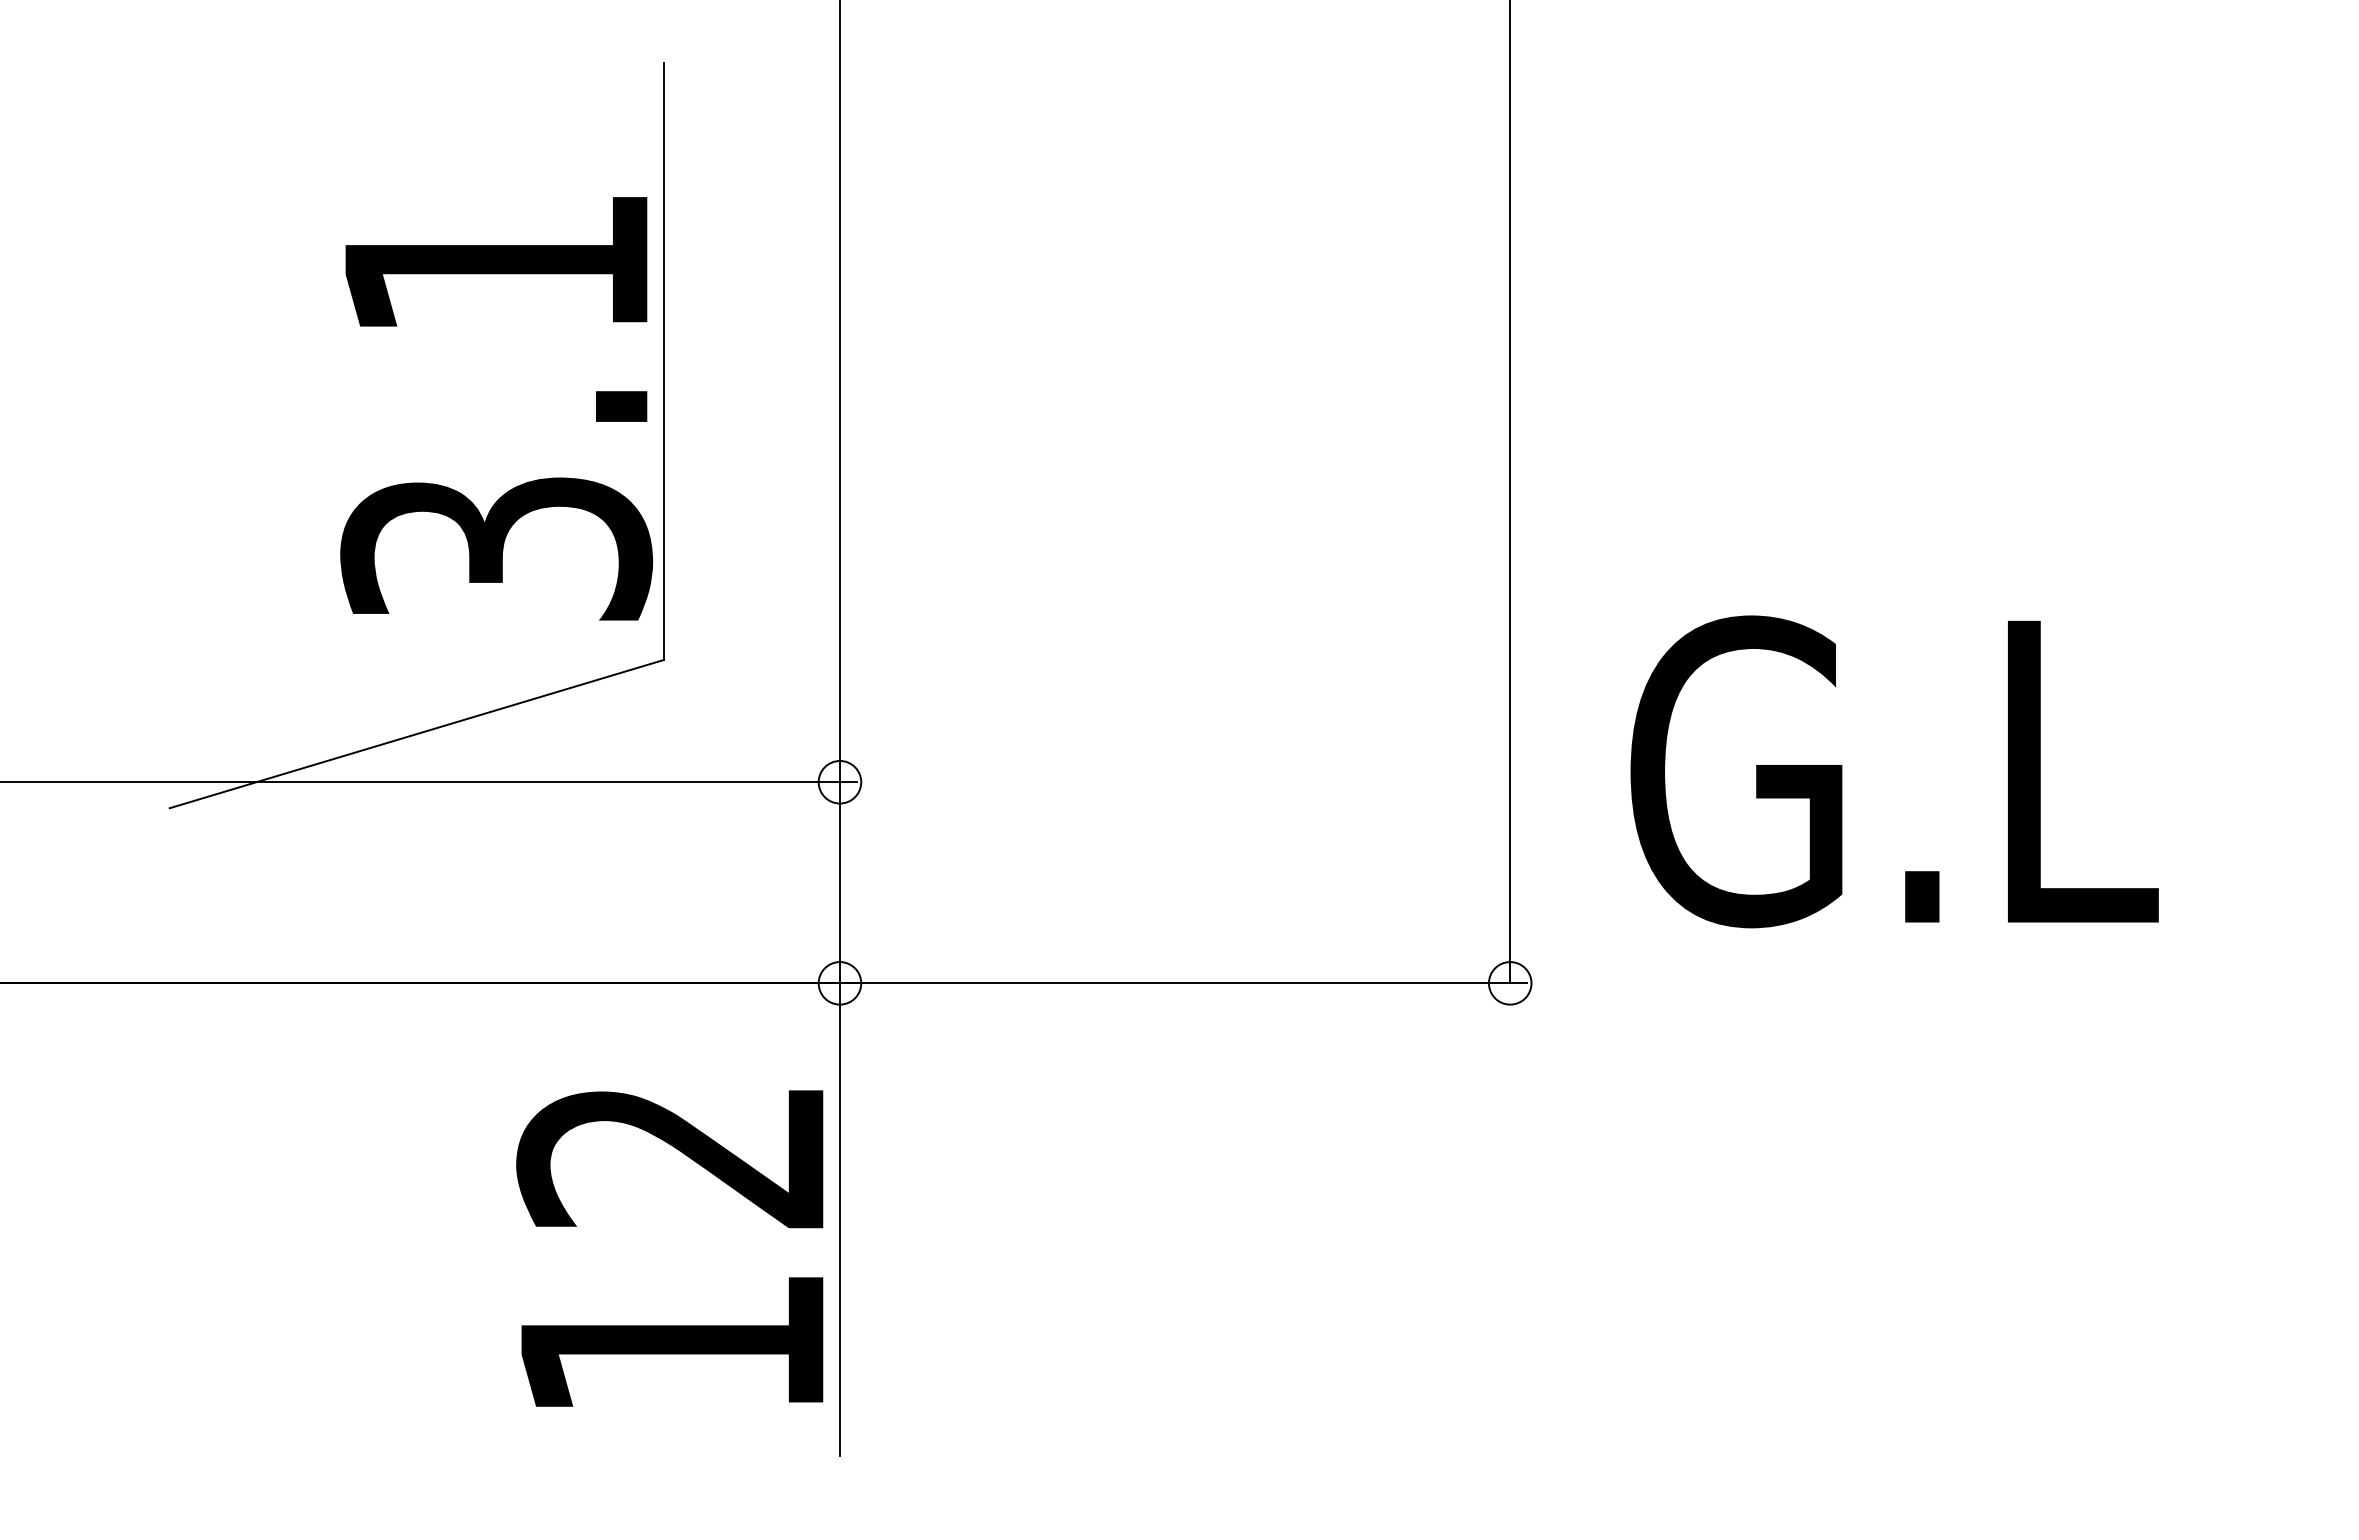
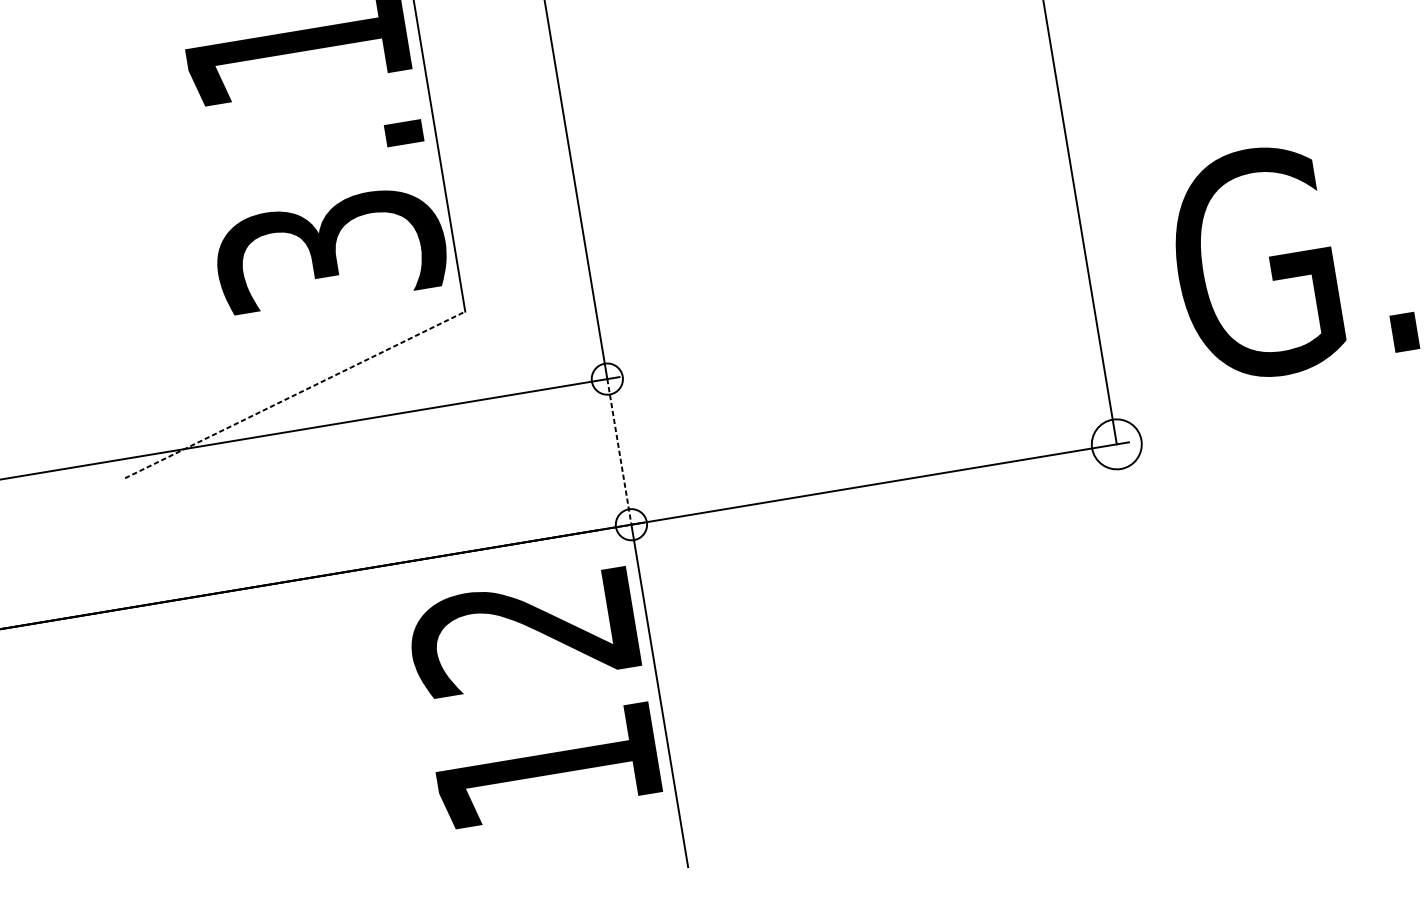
line: (417, 733) -> (295, 394), solid -> dashed
line: (839, 882) -> (619, 451), solid -> dashed
circle: (1509, 983) -> (1116, 444), size x1.6
text: (669, 1248) -> (533, 698), moved

